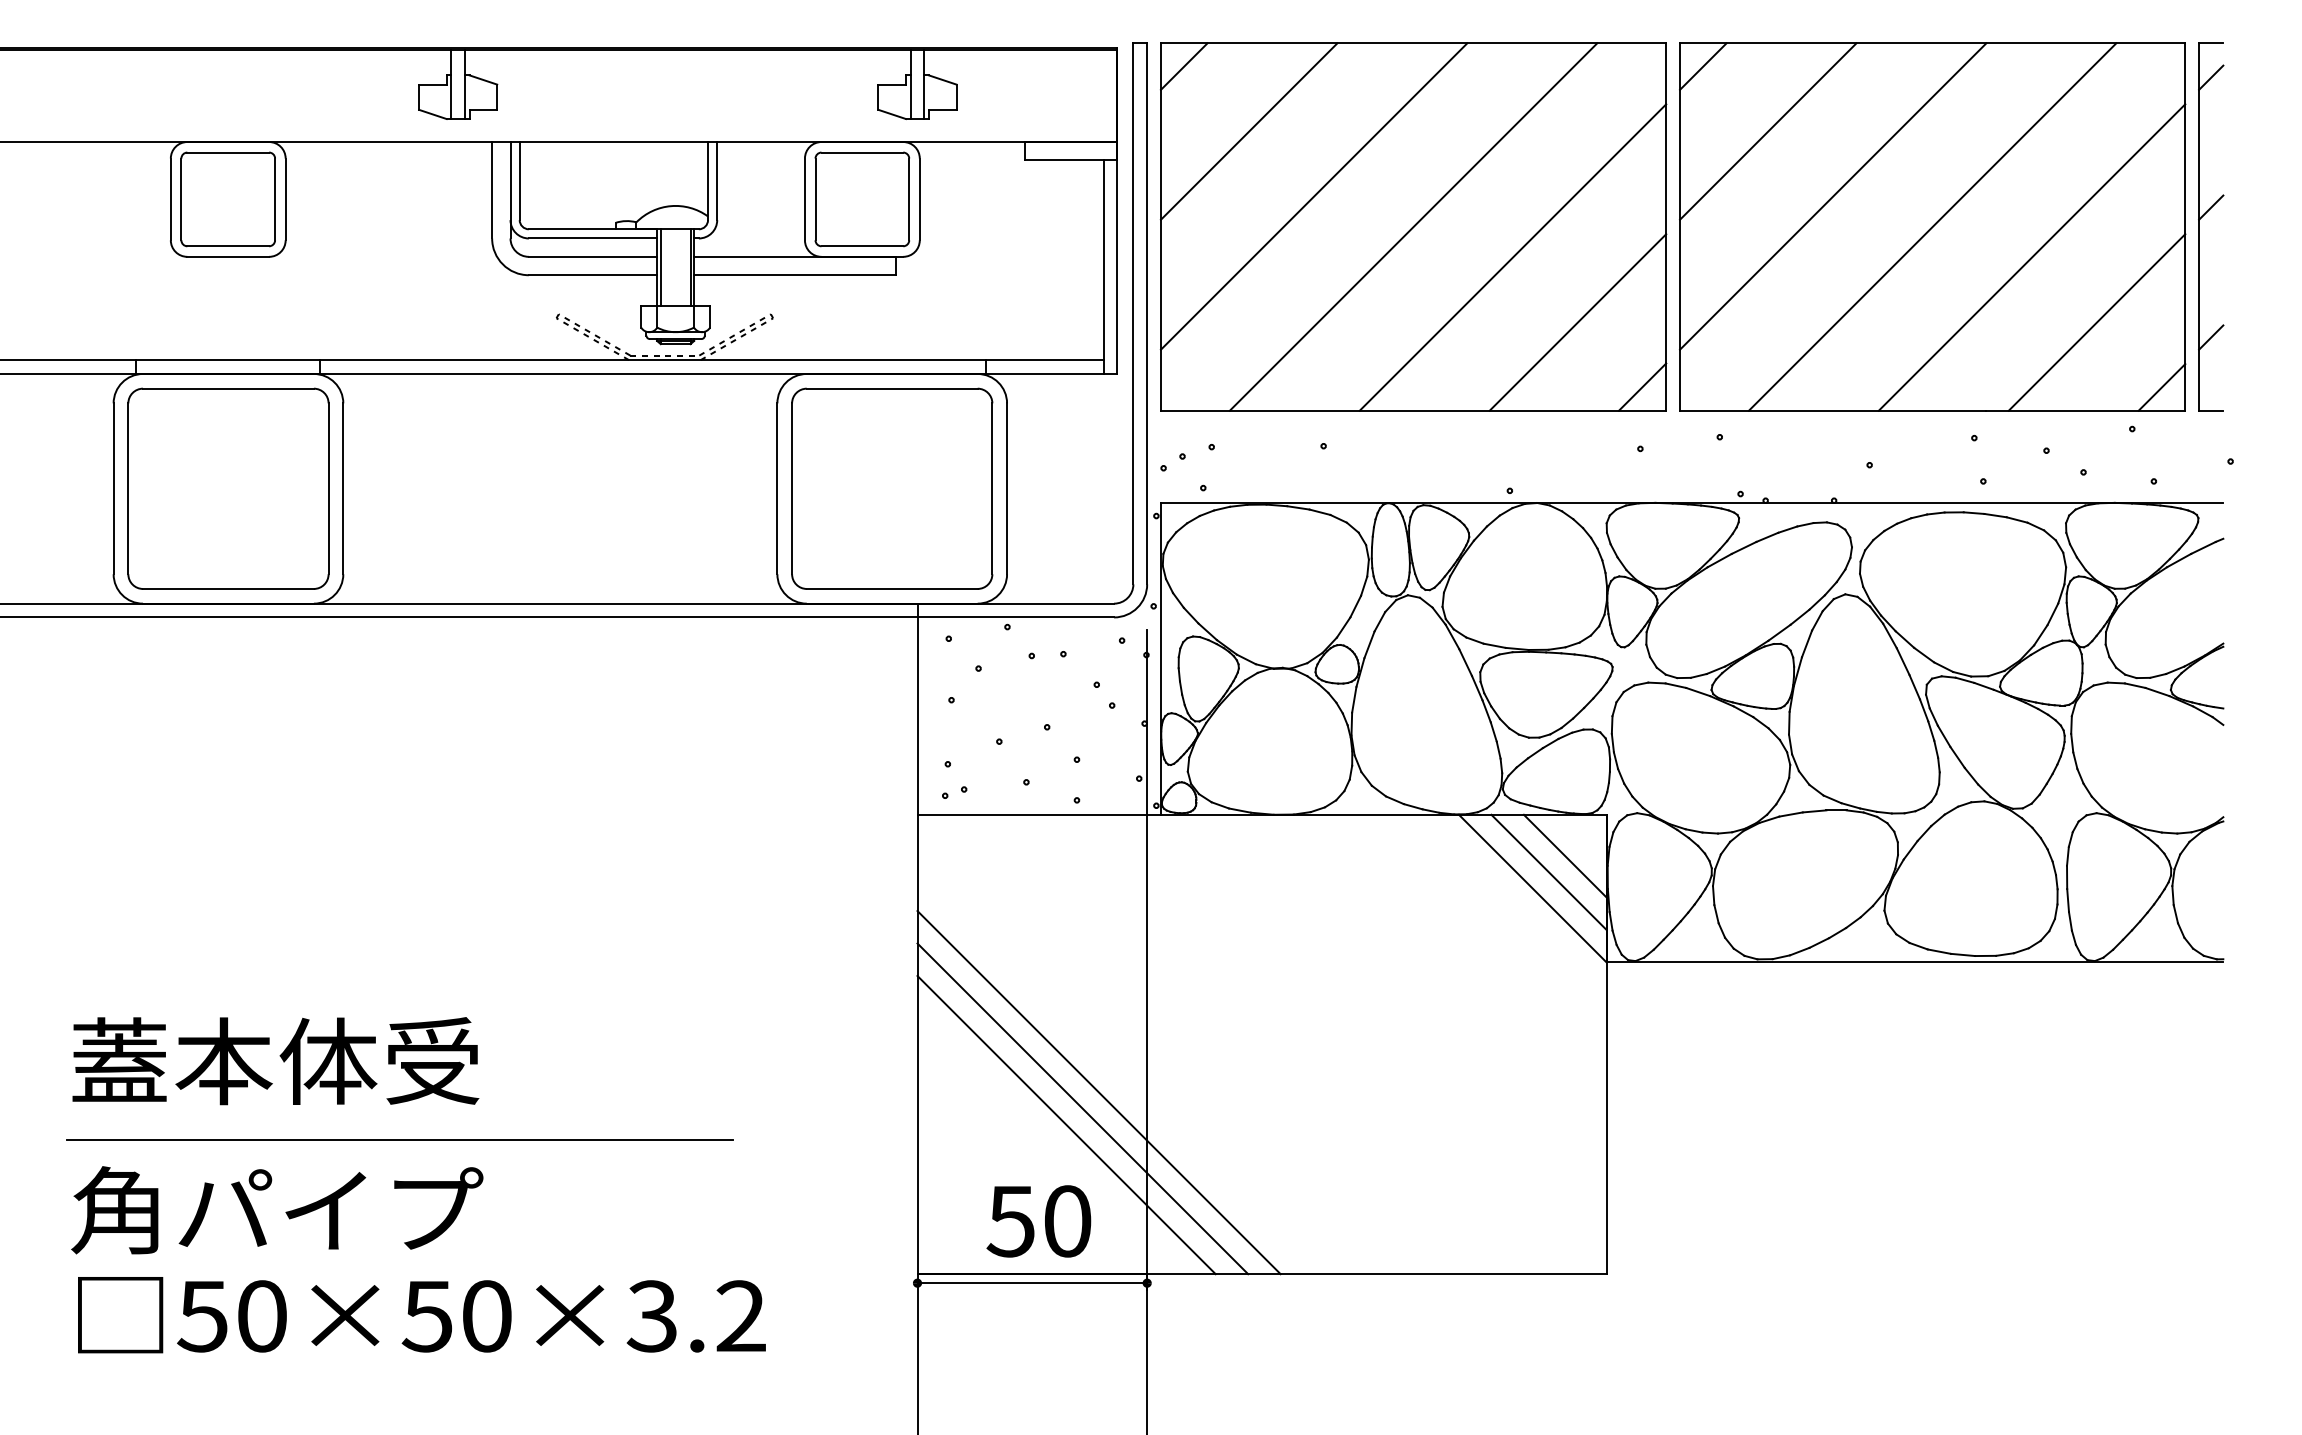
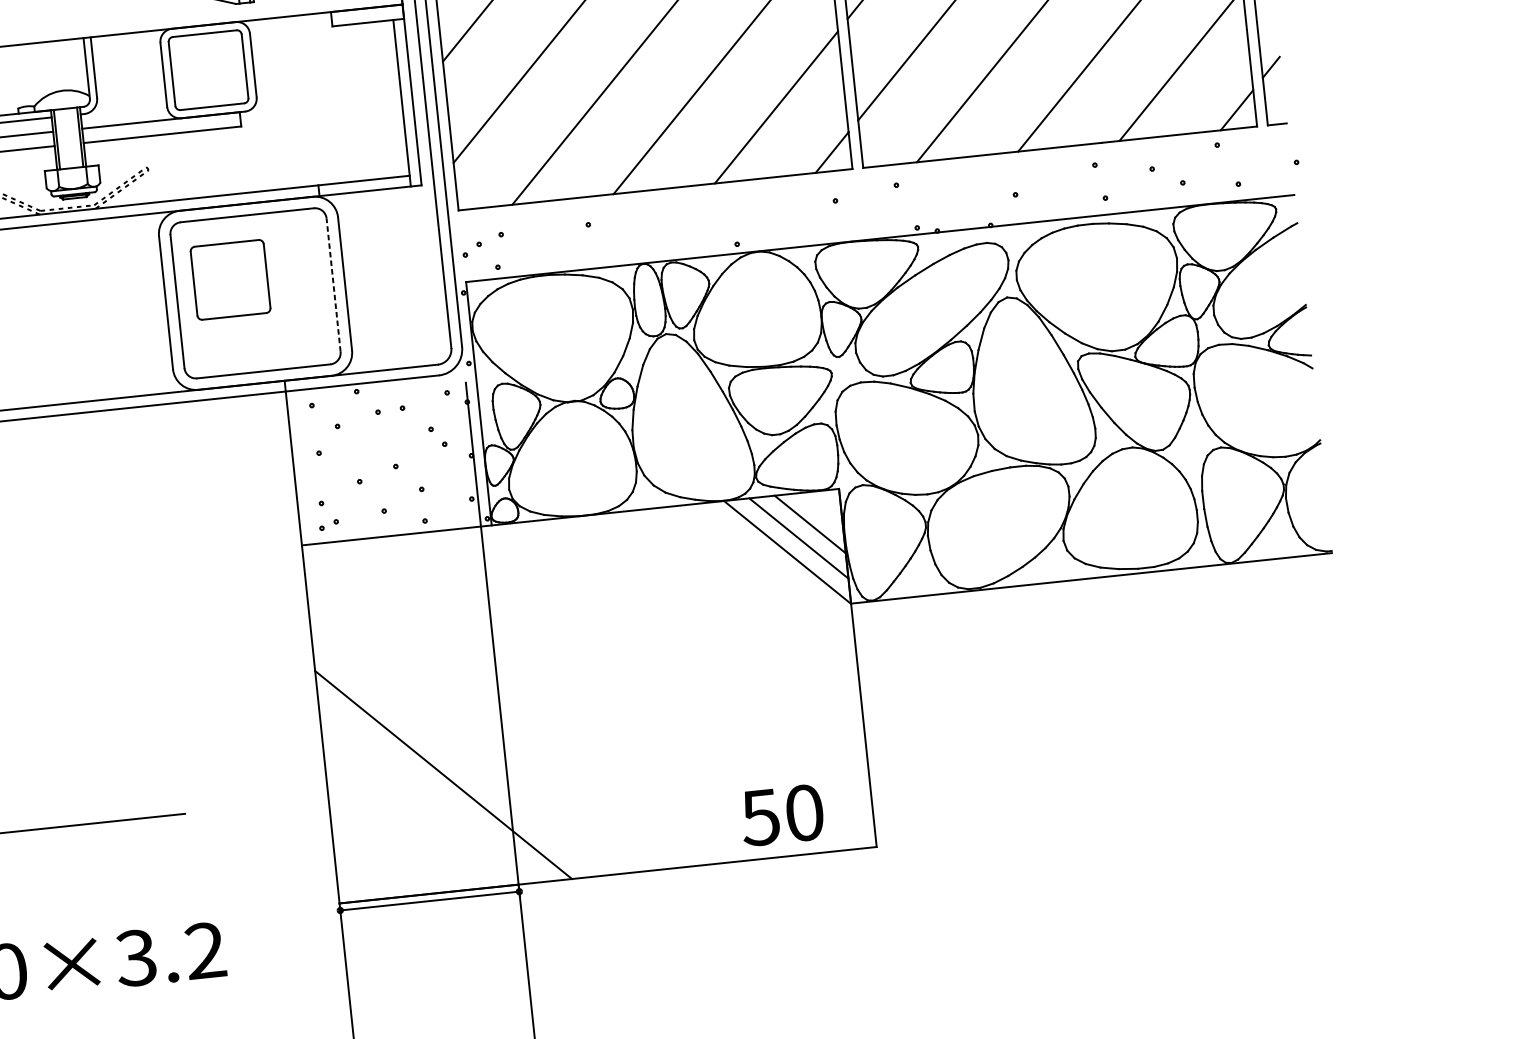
part: (862, 468) -> (230, 279), added
line: (992, 488) -> (333, 284), solid -> dashed
line: (1098, 1092) -> (465, 747), removed
line: (1082, 1108) -> (454, 760), removed
text: (1038, 1221) -> (781, 815), moved

